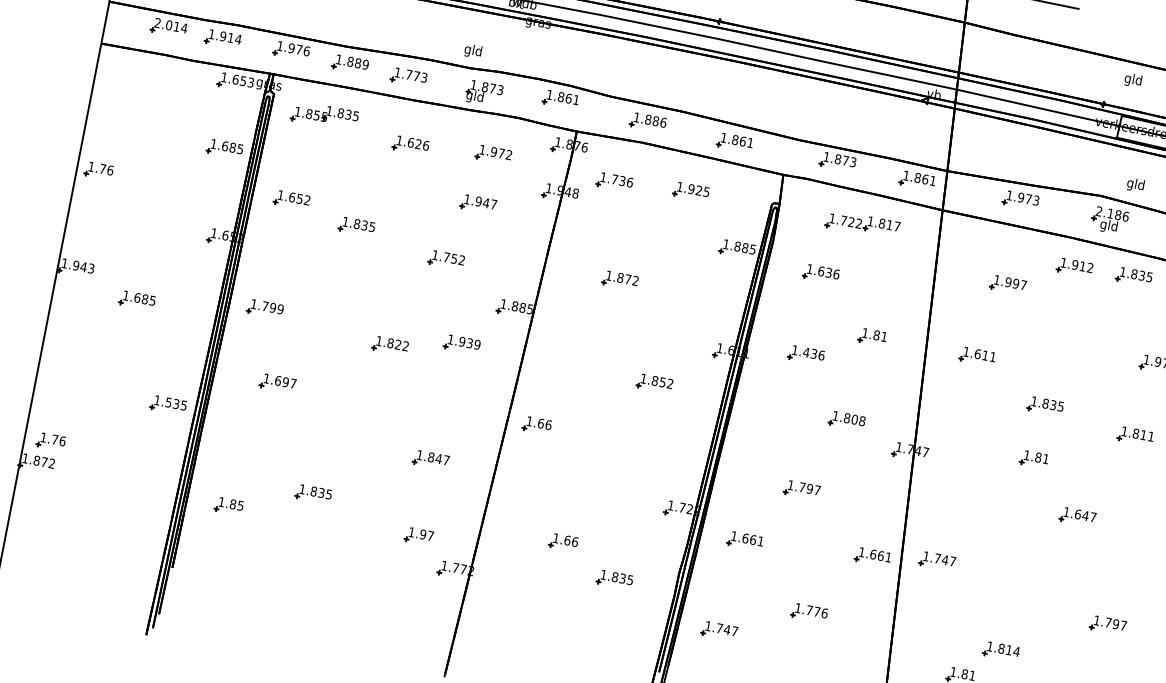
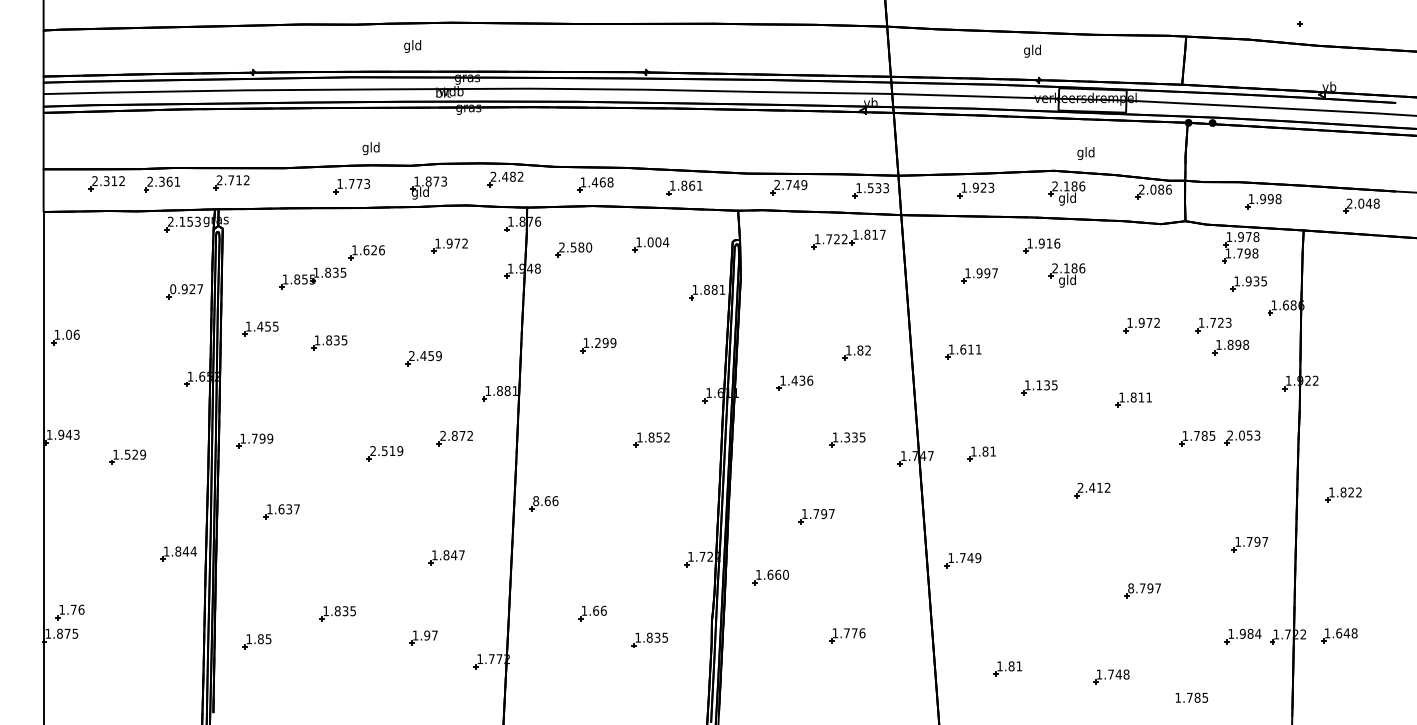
text: (176, 27) -> (114, 181), 2.014 -> 2.312
text: (224, 36) -> (163, 181), 1.914 -> 2.361
text: (292, 48) -> (232, 180), 1.976 -> 2.712
text: (472, 51) -> (370, 148), moved
part: (349, 63) -> (291, 184), removed
text: (229, 78) -> (176, 221), 1.653 -> 2.153
text: (1133, 79) -> (1032, 50), moved
text: (562, 97) -> (506, 176), 1.861 -> 2.482
part: (324, 116) -> (312, 278), moved
text: (655, 121) -> (602, 182), 1.886 -> 1.468
text: (226, 146) -> (186, 289), 1.685 -> 0.927
text: (839, 159) -> (790, 184), 1.873 -> 2.749
text: (102, 168) -> (68, 334), 1.76 -> 1.06
text: (616, 179) -> (575, 247), 1.736 -> 2.580
text: (925, 179) -> (878, 188), 1.861 -> 1.533
text: (699, 190) -> (658, 242), 1.925 -> 1.004
text: (299, 198) -> (267, 326), 1.652 -> 1.455
text: (1028, 198) -> (983, 187), 1.973 -> 1.923
part: (478, 204) -> (444, 297), removed
part: (862, 224) -> (848, 239), moved
text: (752, 249) -> (722, 289), 1.885 -> 1.881
text: (448, 258) -> (425, 356), 1.752 -> 2.459
text: (1090, 267) -> (1057, 243), 1.912 -> 1.916
part: (820, 273) -> (793, 300), removed
part: (1133, 276) -> (1101, 243), removed
text: (627, 279) -> (605, 343), 1.872 -> 1.299
text: (145, 299) -> (135, 454), 1.685 -> 1.529
part: (1093, 301) -> (1066, 275), added
text: (529, 309) -> (514, 391), 1.885 -> 1.881
text: (883, 336) -> (867, 350), 1.81 -> 1.82
text: (464, 341) -> (456, 435), 1.939 -> 2.872
text: (392, 344) -> (386, 451), 1.822 -> 2.519
text: (285, 382) -> (289, 509), 1.697 -> 1.637
text: (175, 403) -> (185, 551), 1.535 -> 1.844
text: (1045, 403) -> (1039, 385), 1.835 -> 1.135
text: (854, 419) -> (854, 437), 1.808 -> 1.335
text: (529, 421) -> (536, 501), 1.66 -> 8.66
part: (1034, 458) -> (981, 453), moved
text: (52, 463) -> (75, 633), 1.872 -> 1.875
text: (1079, 514) -> (1093, 487), 1.647 -> 2.412
part: (419, 535) -> (423, 637), moved
text: (760, 540) -> (785, 574), 1.661 -> 1.660
part: (873, 556) -> (899, 568), removed
text: (952, 562) -> (978, 558), 1.747 -> 1.749
text: (1097, 620) -> (1131, 588), 1.797 -> 8.797
part: (719, 630) -> (762, 670), removed
part: (1000, 650) -> (1042, 636), removed

